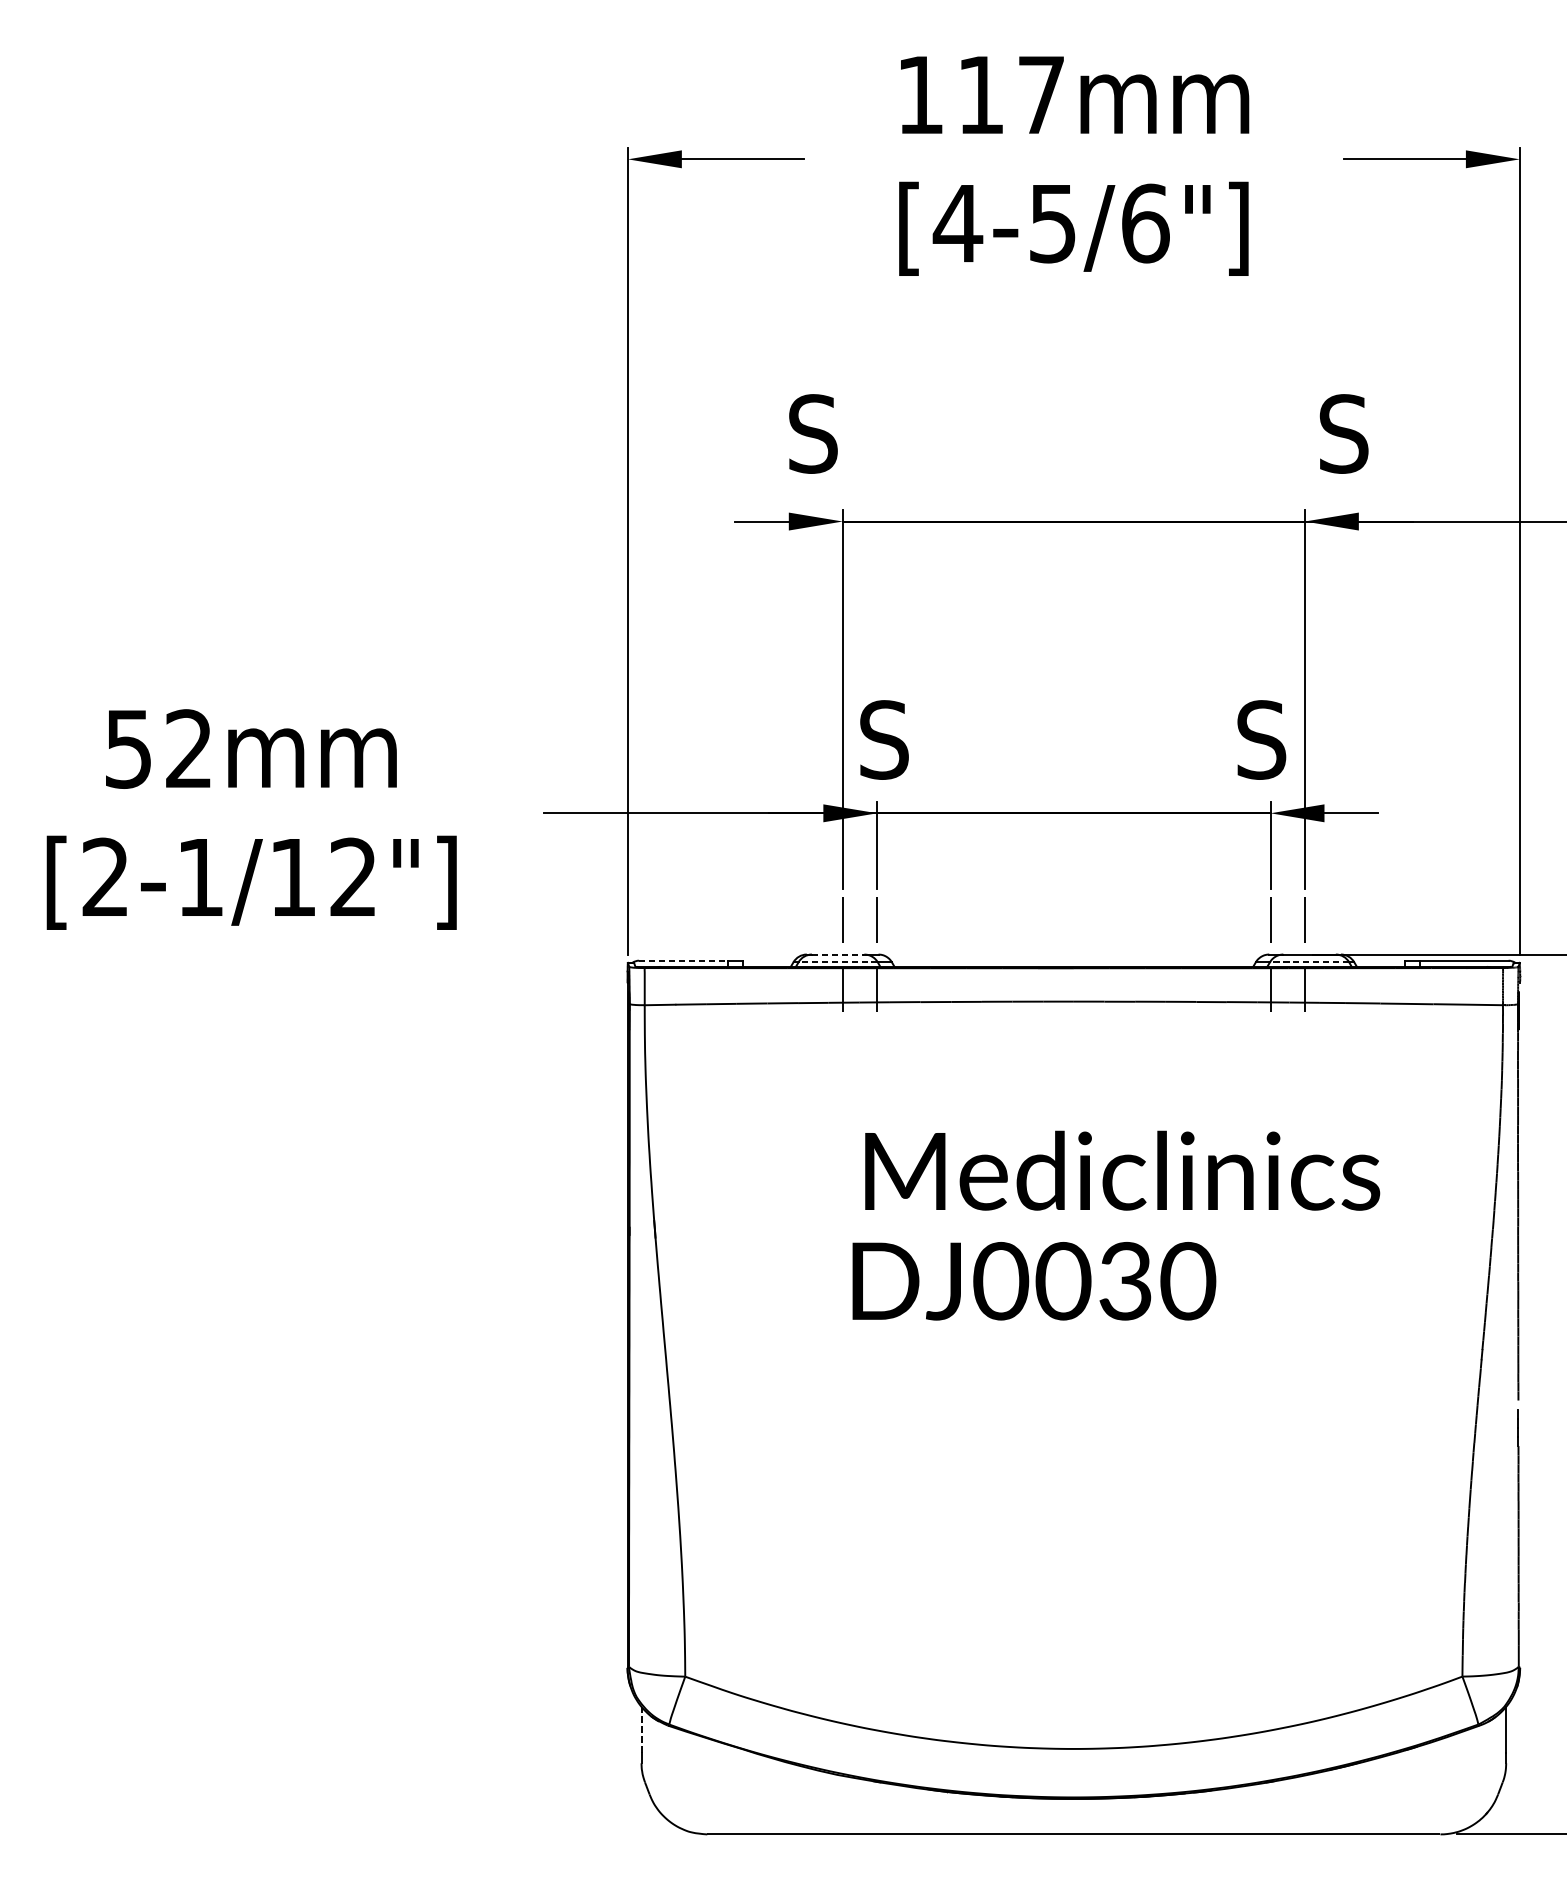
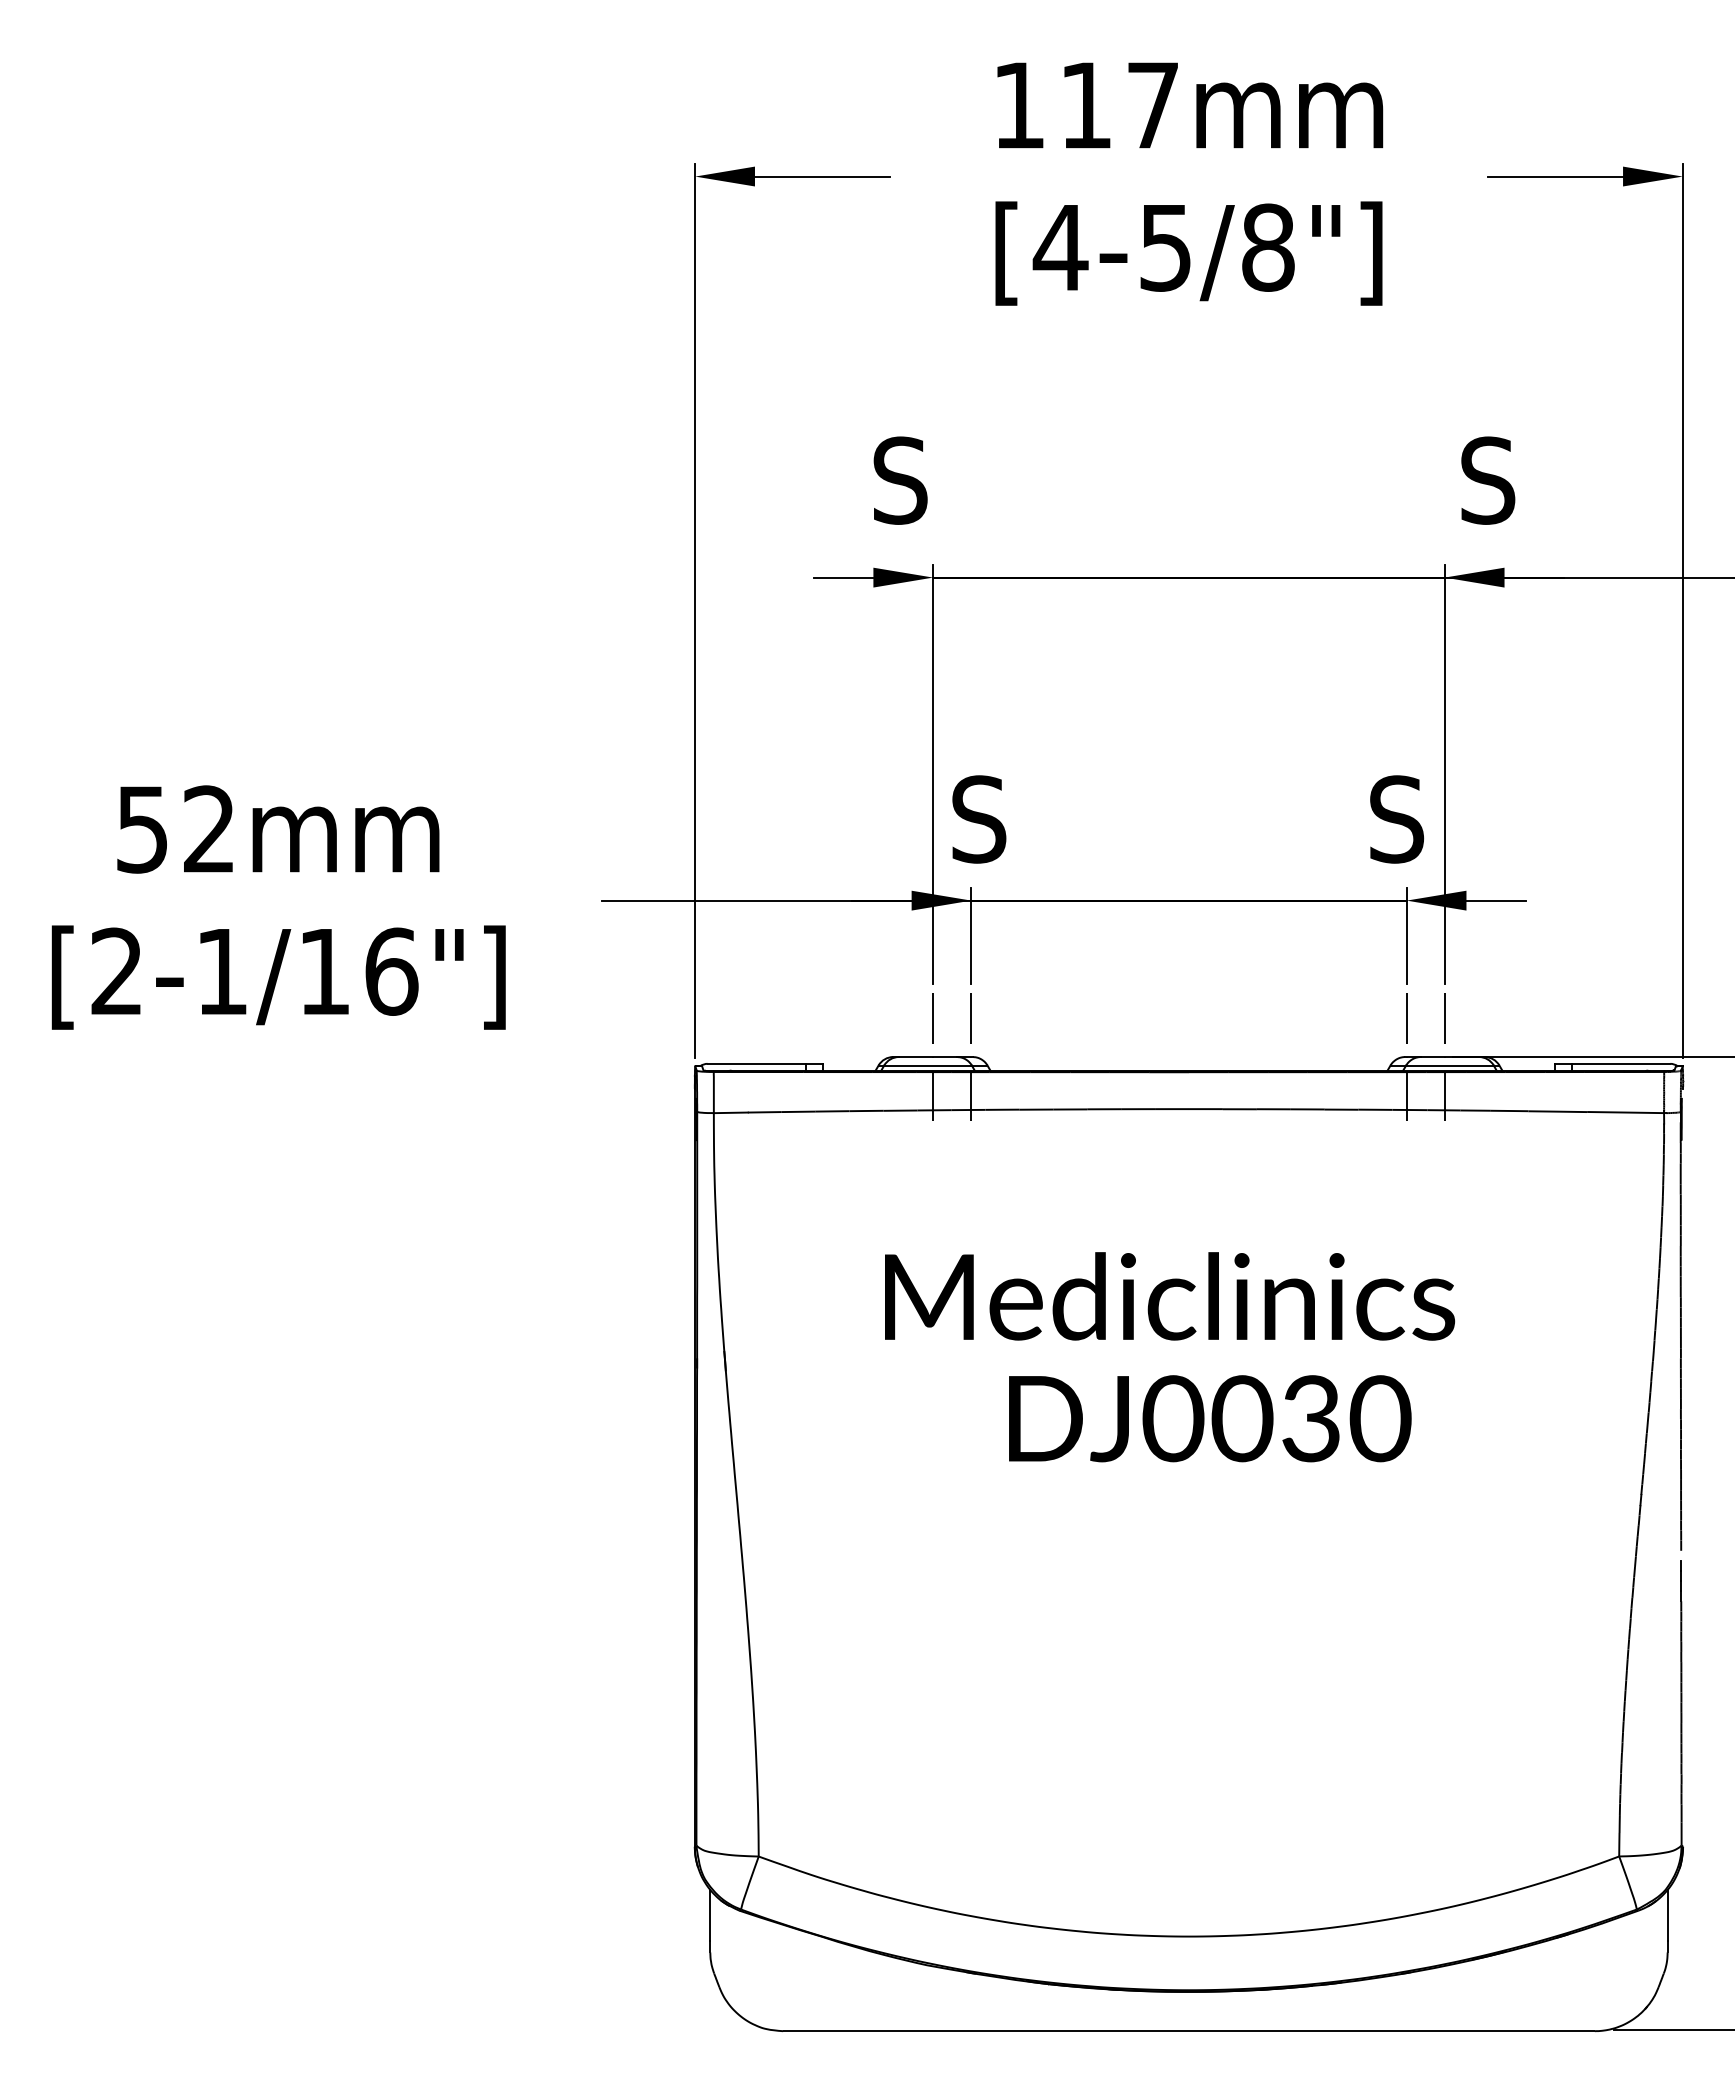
text: (1145, 223) -> (1268, 247), [4-5/6"] -> [4-5/8"]
text: (353, 877) -> (391, 971), [2-1/12"] -> [2-1/16"]
line: (838, 954) -> (928, 1057), dashed -> solid
line: (684, 960) -> (757, 1063), dashed -> solid
line: (838, 962) -> (928, 1065), dashed -> solid
line: (1309, 962) -> (1449, 1065), dashed -> solid
text: (1123, 1170) -> (1170, 1296), moved
text: (1034, 1281) -> (1210, 1418), moved
line: (641, 1729) -> (710, 1914), dashed -> solid

